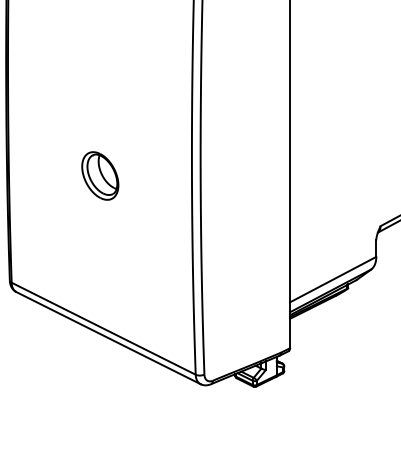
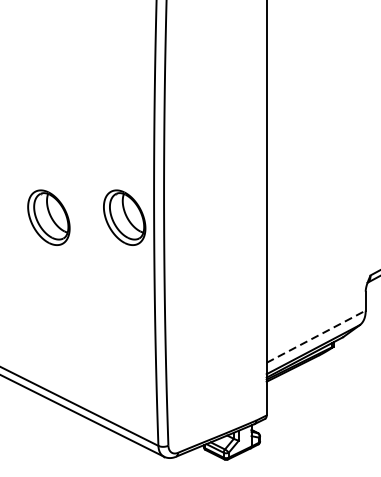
part: (166, 175) -> (124, 217), added
line: (333, 279) -> (316, 336), solid -> dashed

